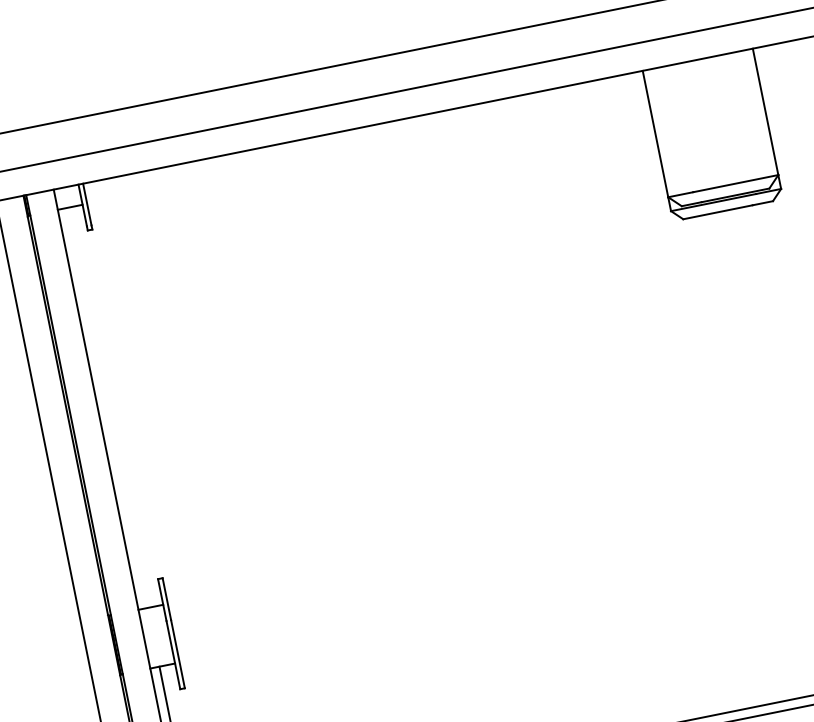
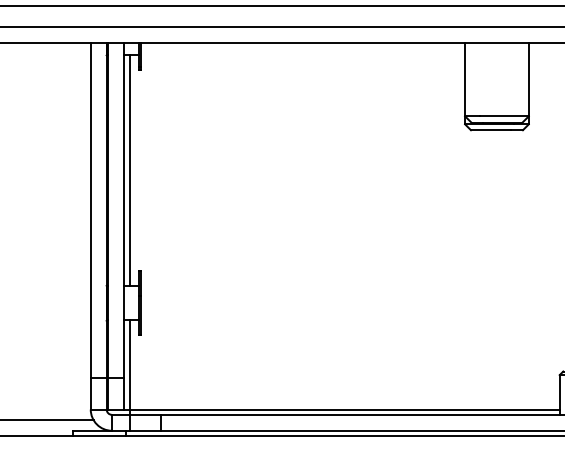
line: (107, 407) -> (129, 170), added

